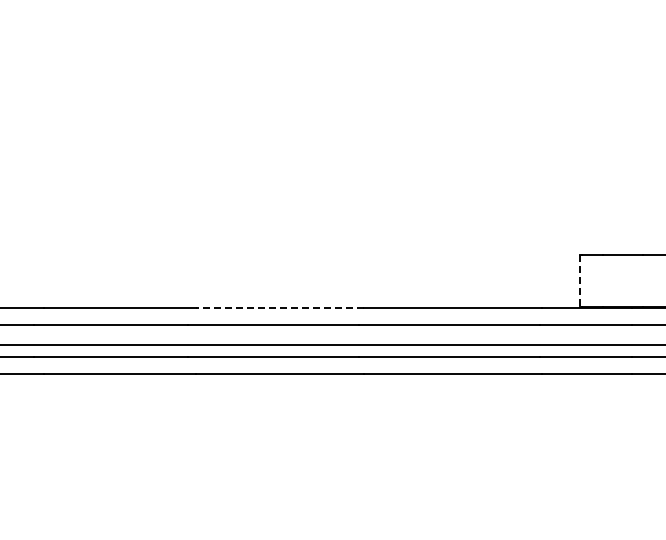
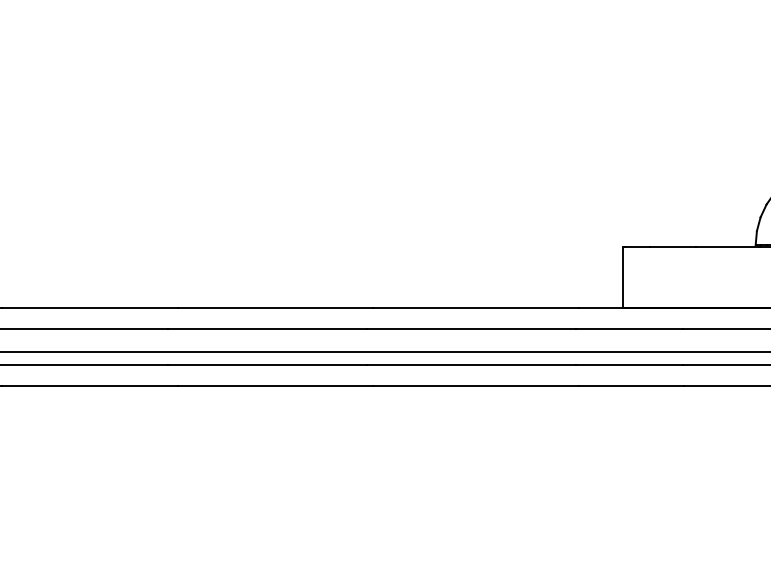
line: (580, 281) -> (623, 277), dashed -> solid
line: (279, 307) -> (274, 308), dashed -> solid

